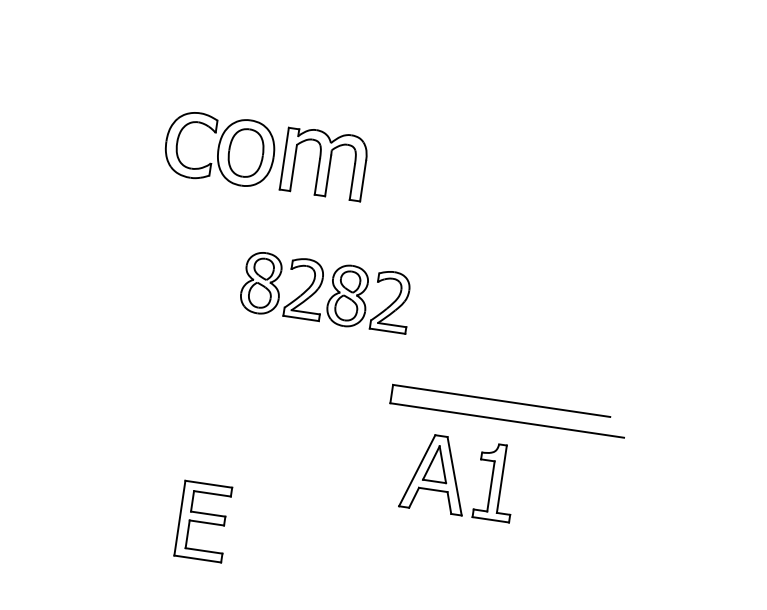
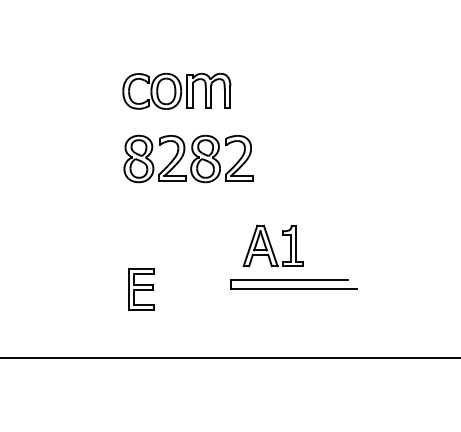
part: (265, 154) -> (176, 90), moved
part: (326, 291) -> (188, 158), size x1.43
part: (507, 411) -> (293, 284), moved

